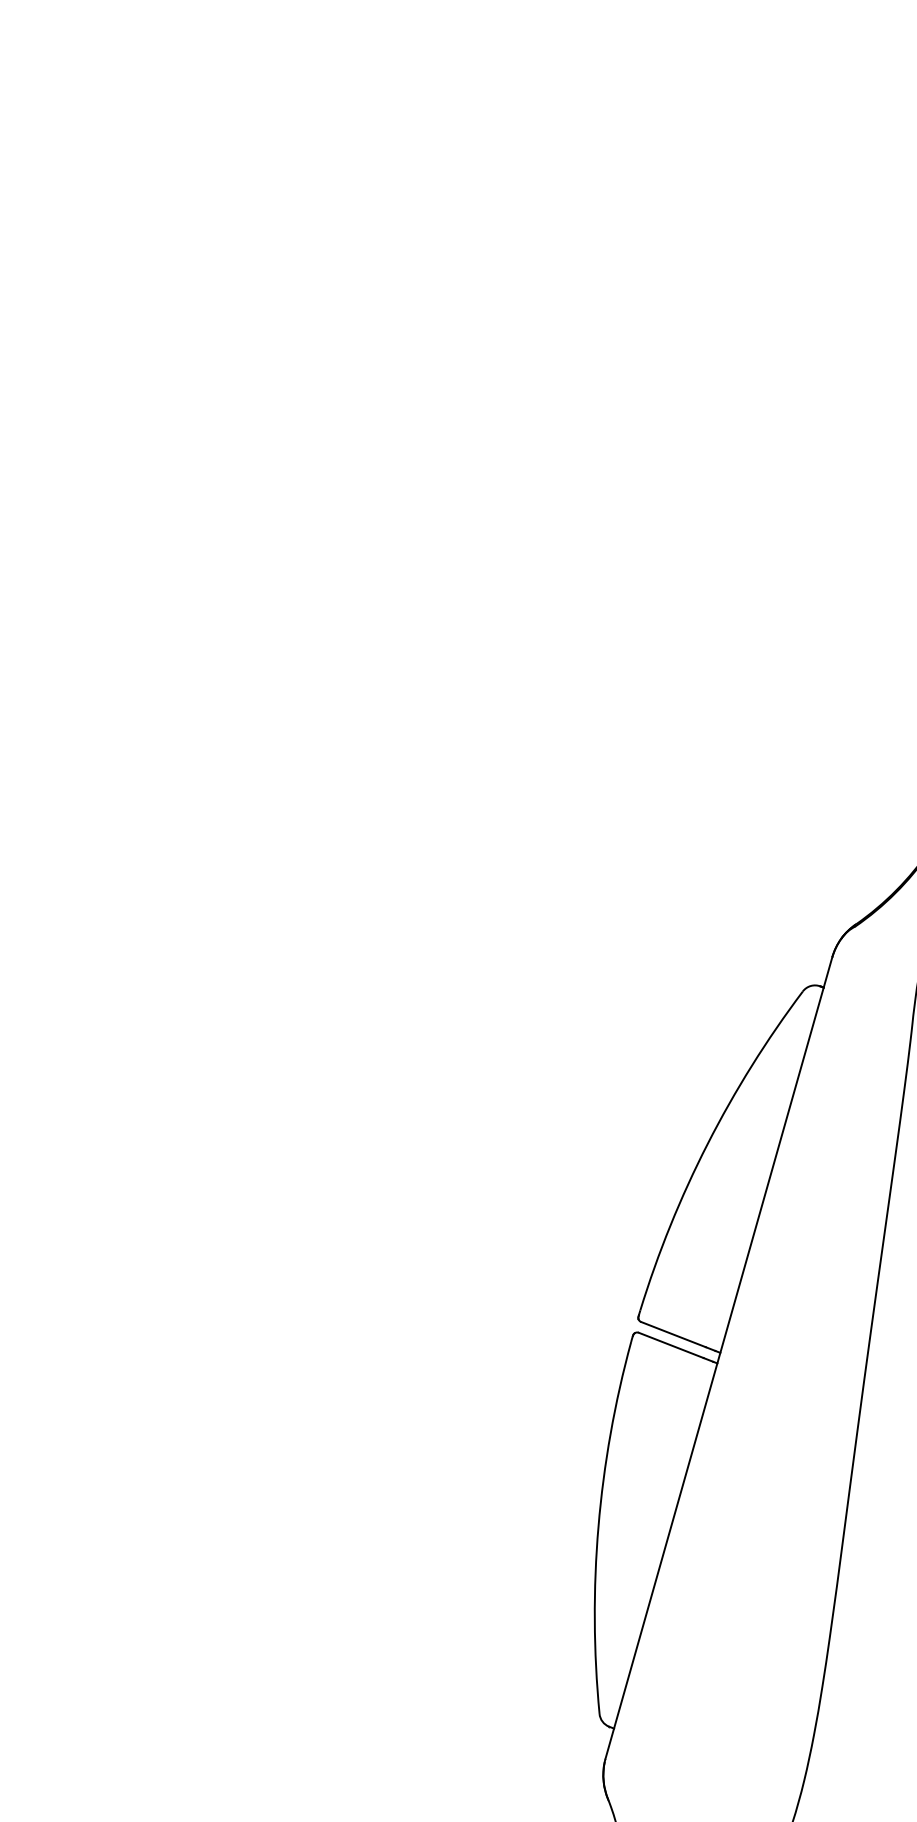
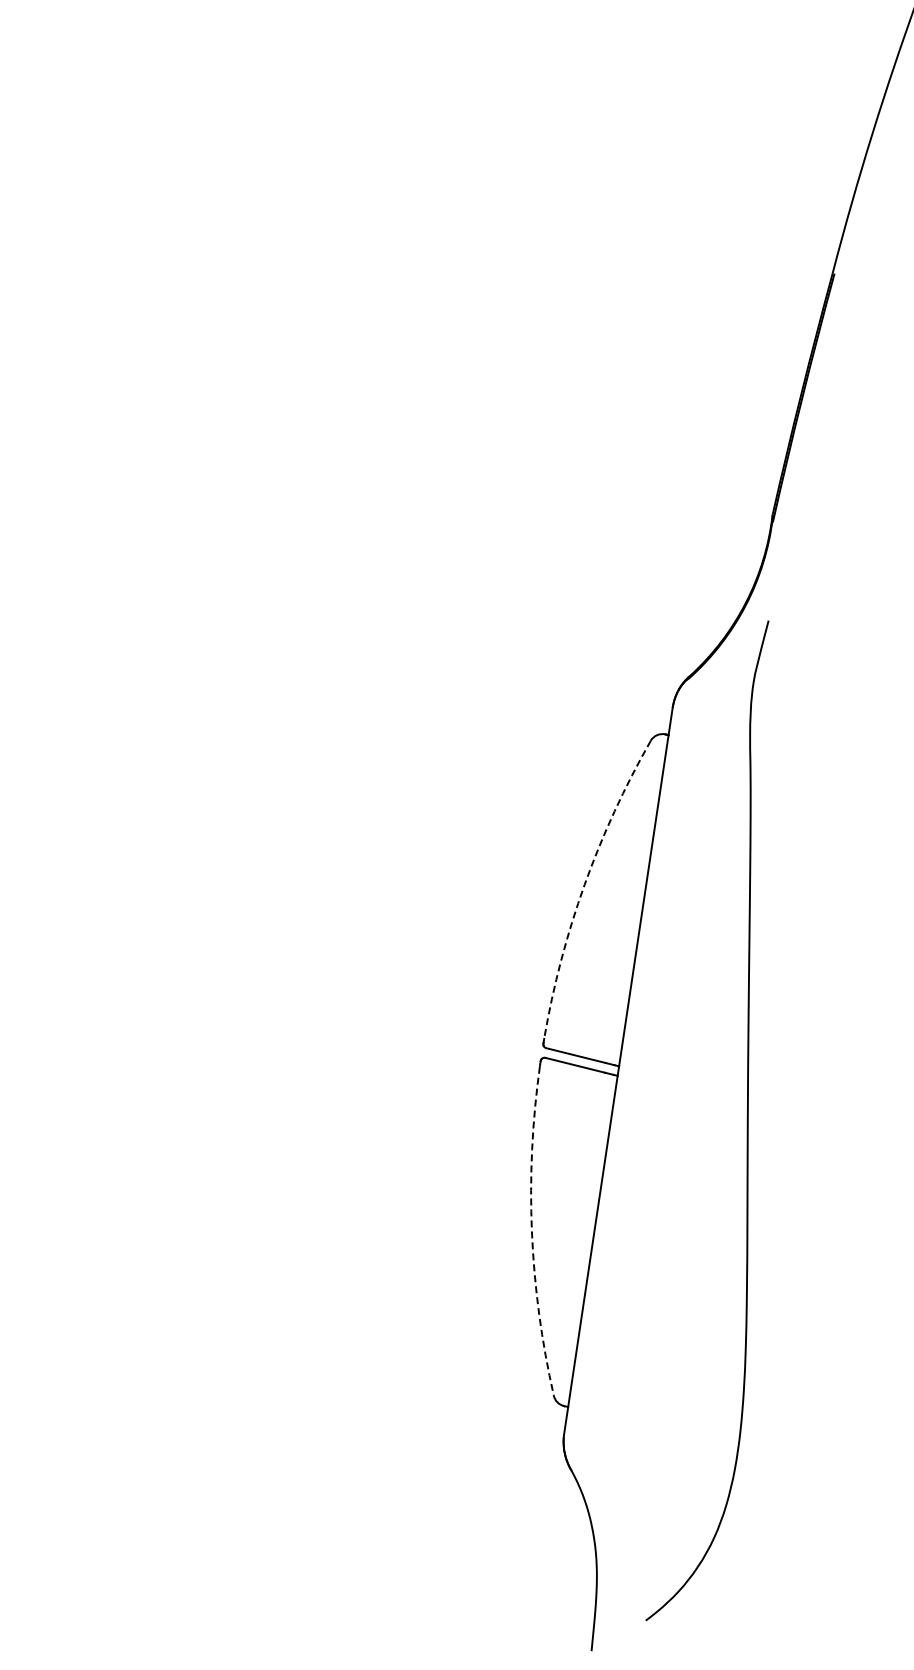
arc: (707, 1143) -> (584, 884), solid -> dashed
arc: (598, 1525) -> (531, 1231), solid -> dashed

